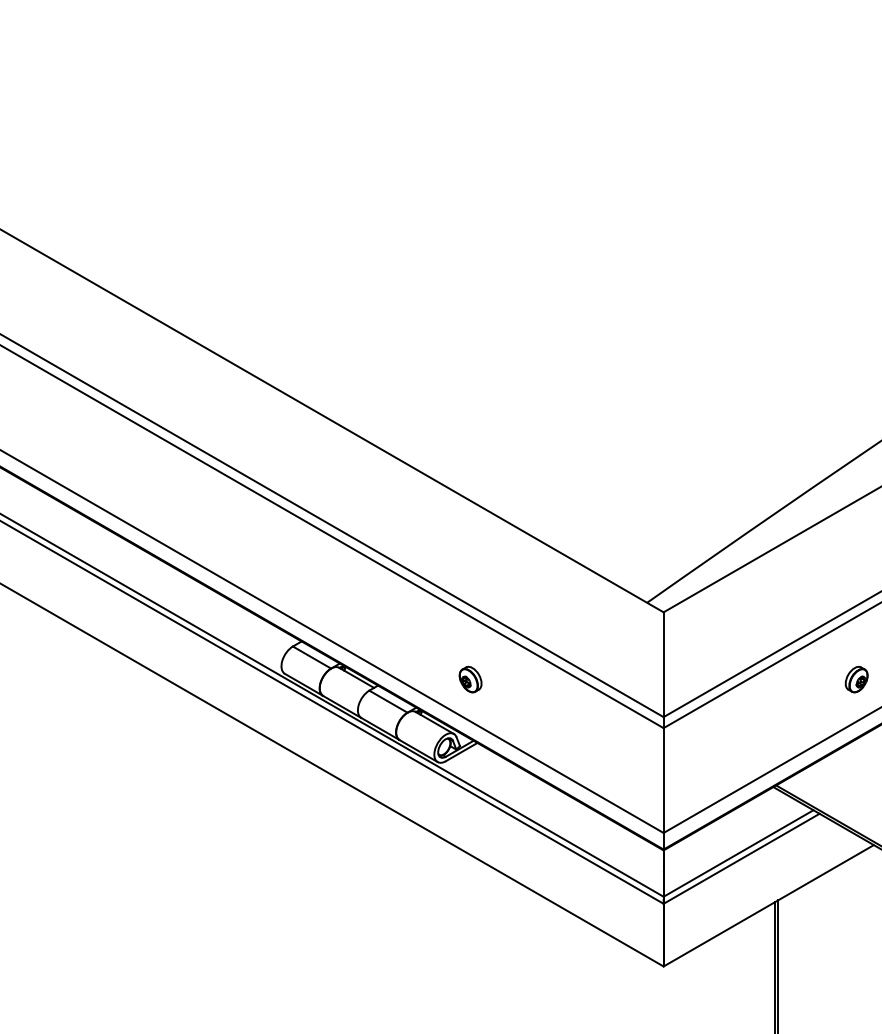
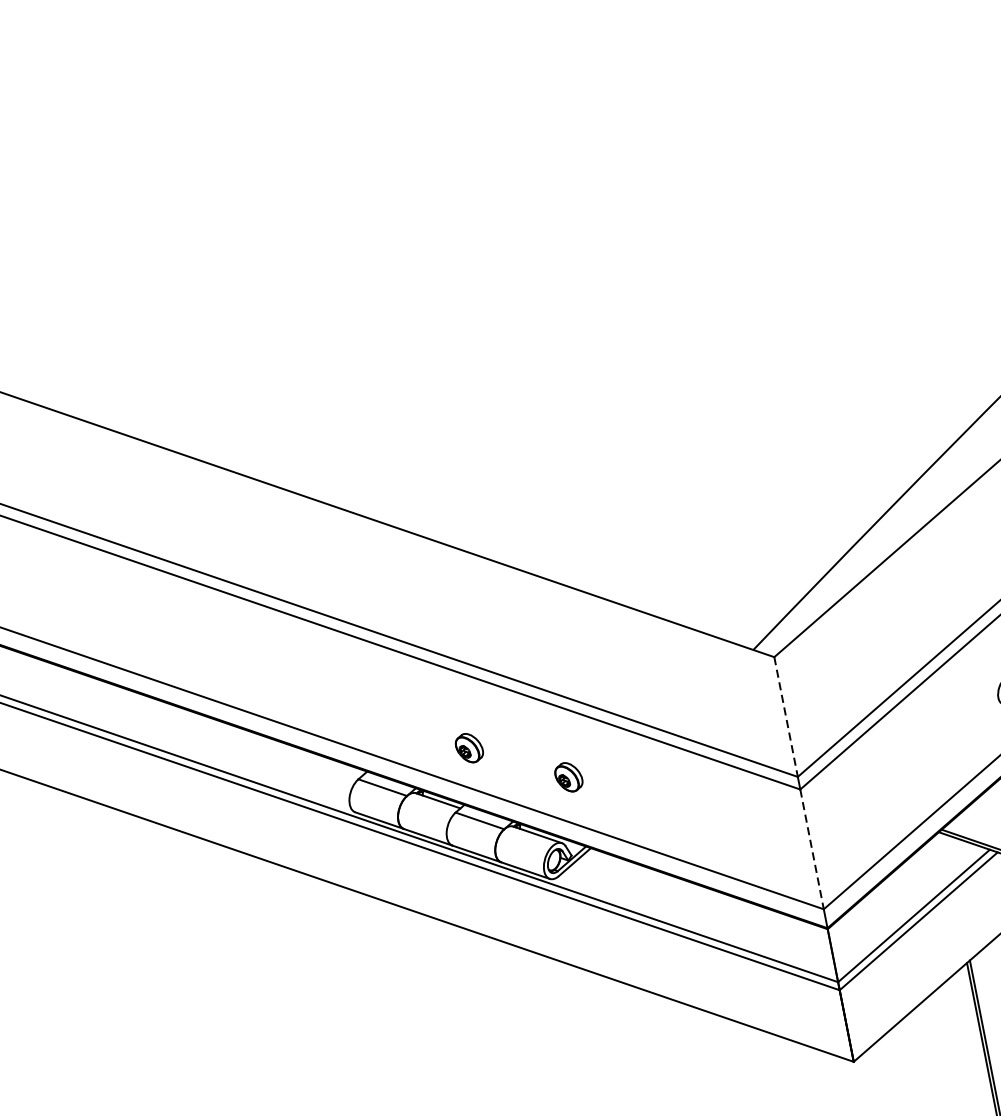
part: (391, 638) -> (469, 748), added
line: (663, 665) -> (786, 717), solid -> dashed
line: (663, 781) -> (812, 850), solid -> dashed

